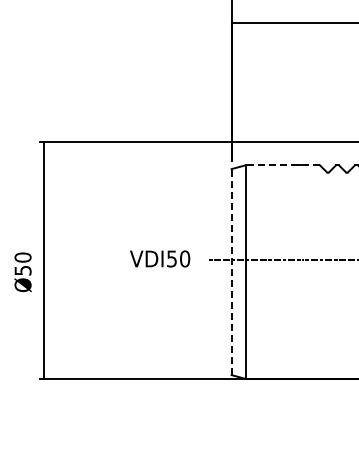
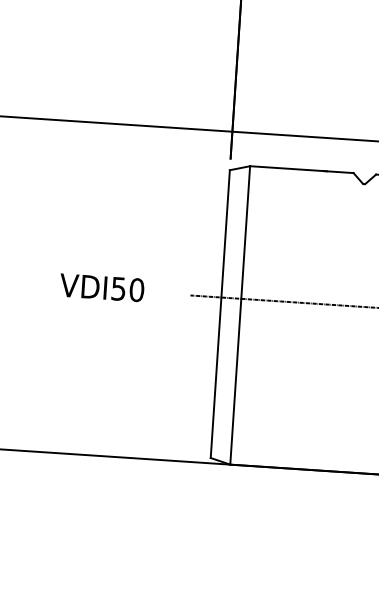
line: (282, 165) -> (301, 169), dashed -> solid
text: (160, 258) -> (102, 287), moved
line: (231, 271) -> (220, 313), dashed -> solid

